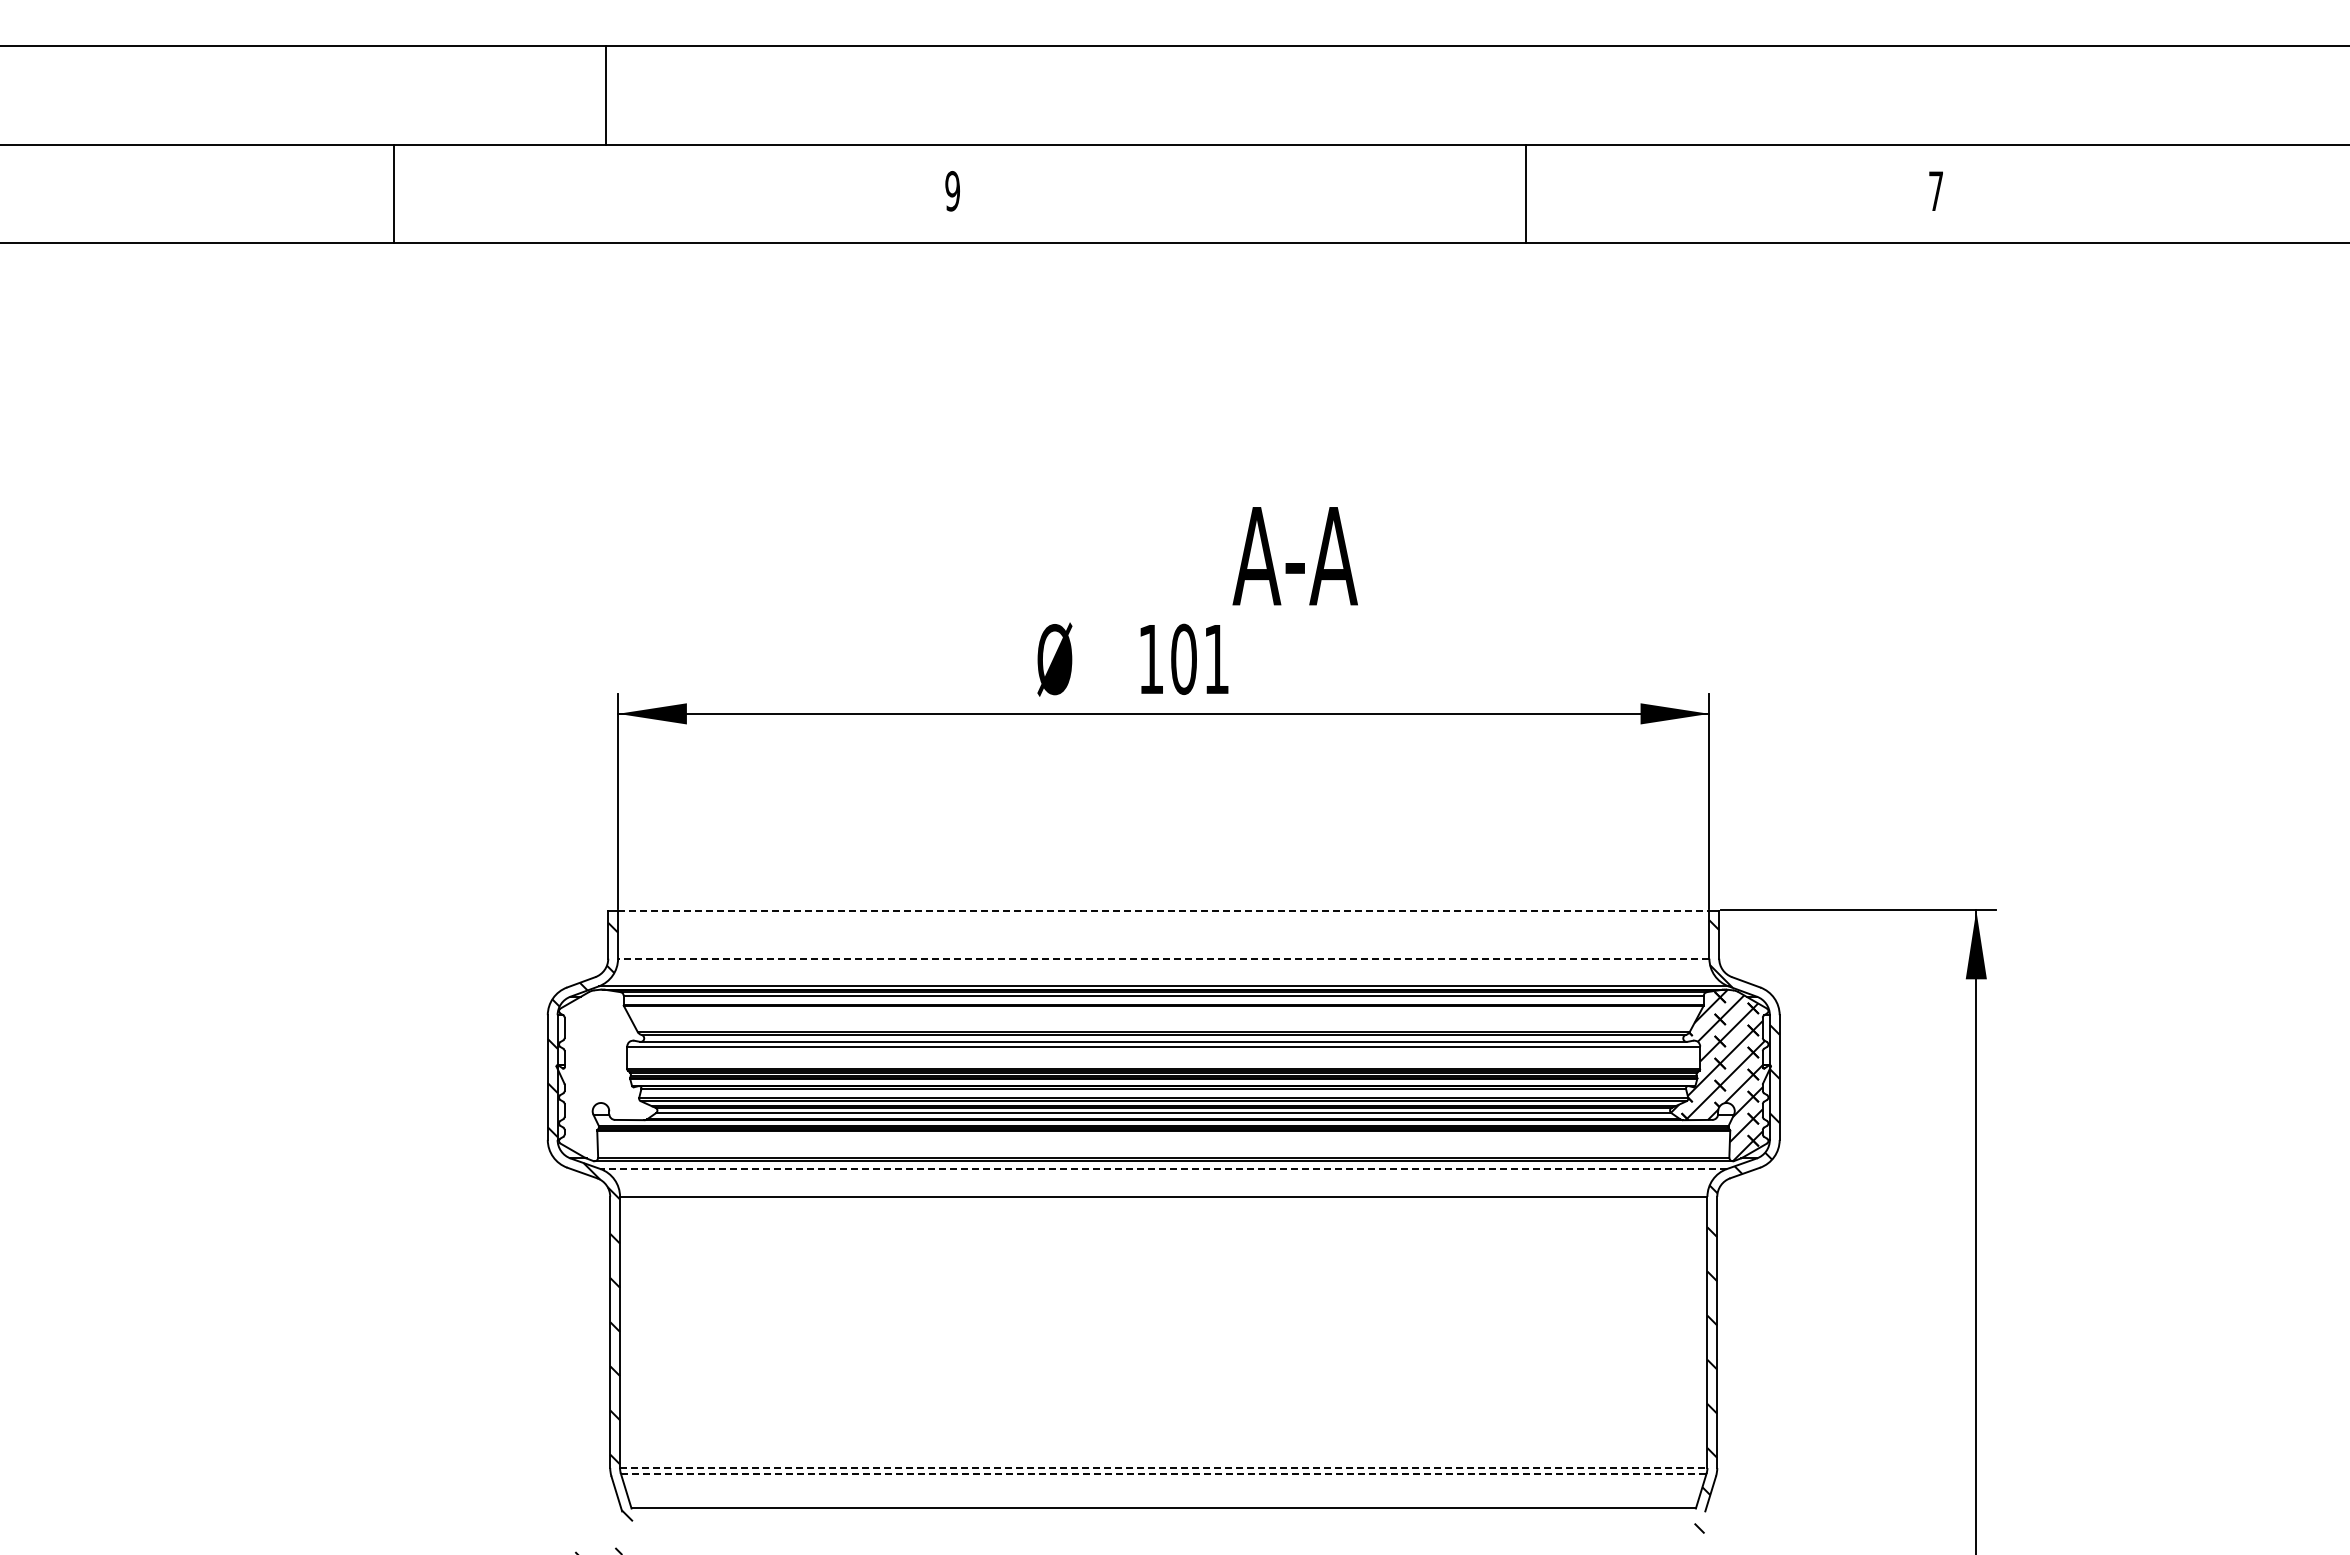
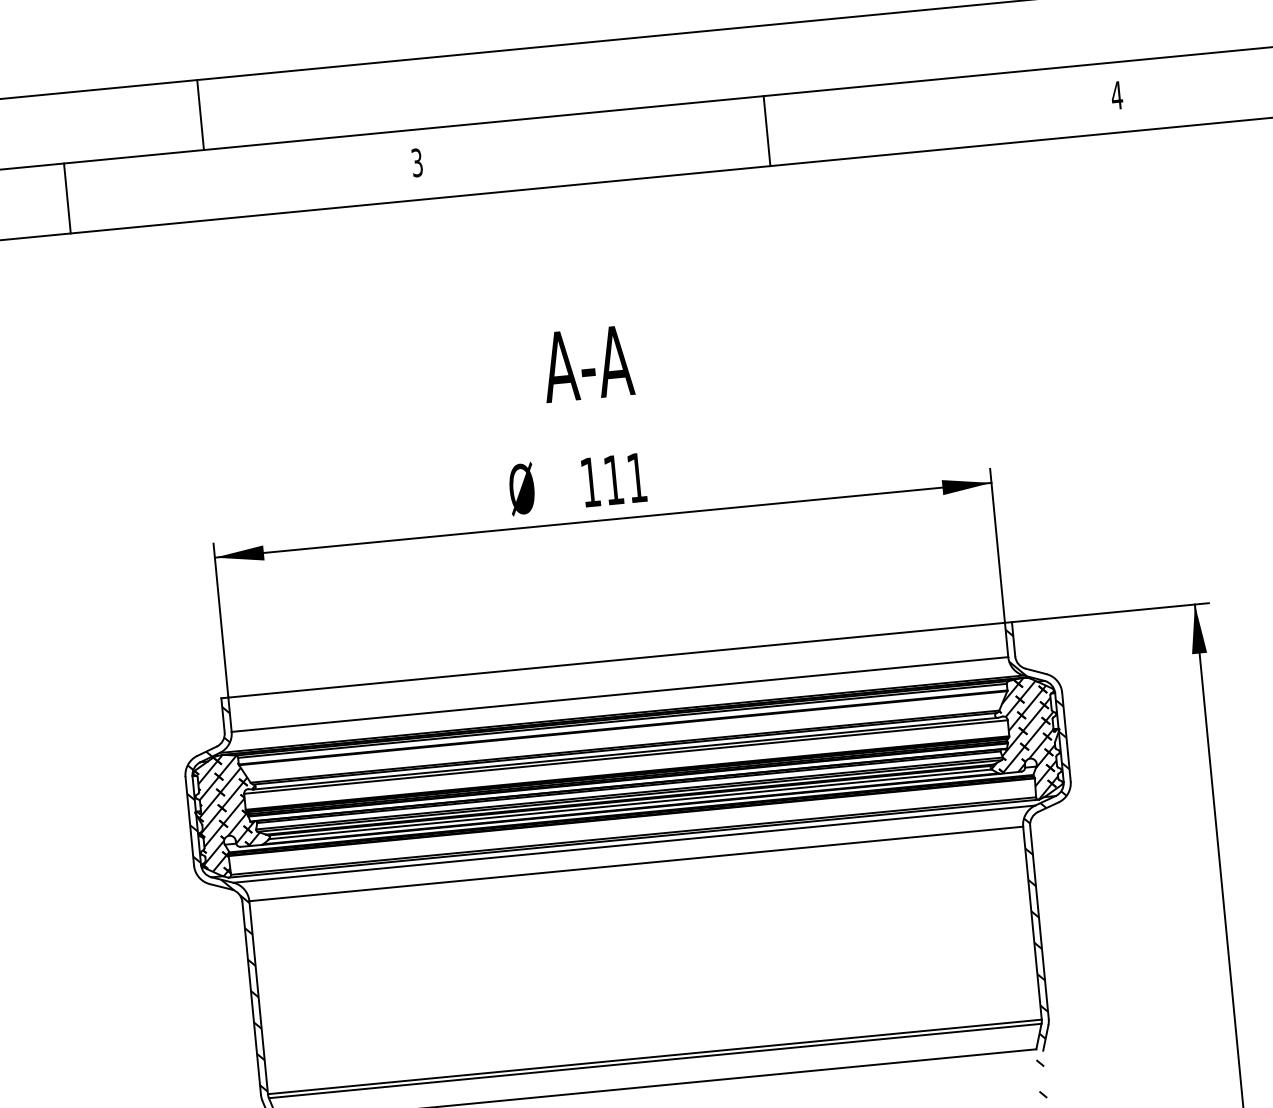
line: (605, 95) -> (200, 114), moved
text: (1935, 190) -> (1116, 94), 7 -> 4
text: (952, 191) -> (417, 163), 9 -> 3
line: (393, 193) -> (67, 198), moved
line: (1526, 193) -> (767, 130), moved
text: (1294, 556) -> (587, 364), moved
text: (1183, 658) -> (613, 479), 101 -> 111
line: (1163, 910) -> (616, 660), dashed -> solid
line: (1163, 958) -> (619, 694), dashed -> solid
hatch: (608, 1073) -> (232, 814), added
line: (1163, 1169) -> (634, 844), dashed -> solid
line: (1163, 1467) -> (654, 1056), dashed -> solid
line: (1163, 1473) -> (655, 1060), dashed -> solid

